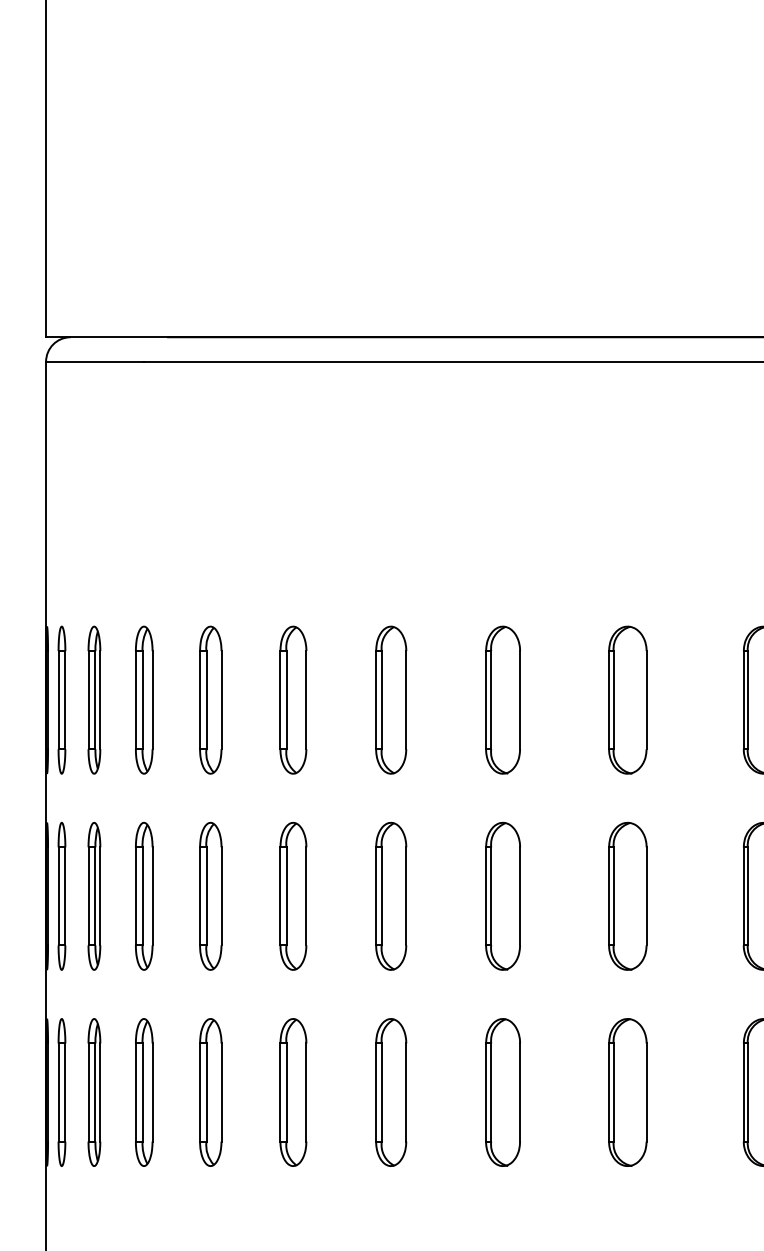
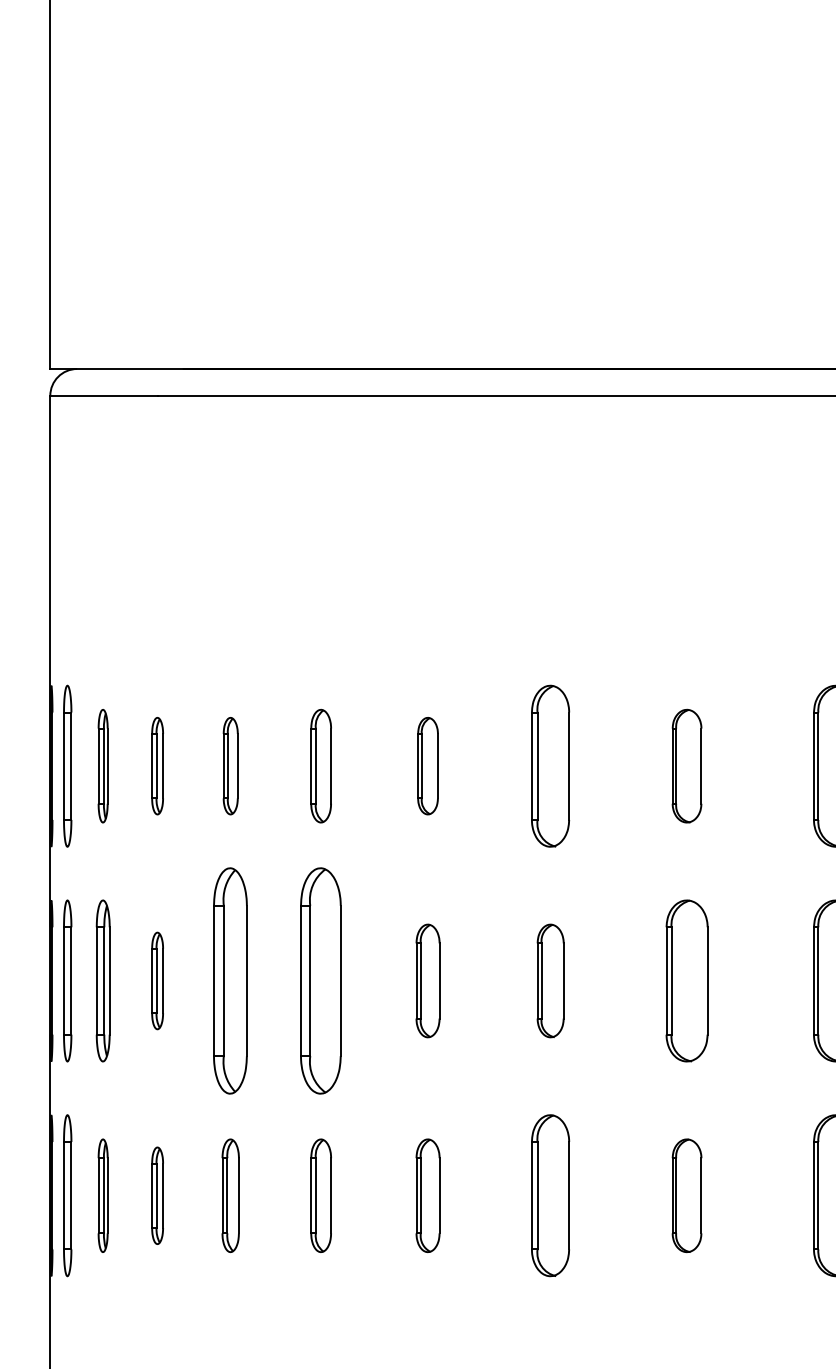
part: (93, 699) -> (102, 765), size x0.7
part: (144, 699) -> (157, 765), size x0.6
part: (210, 699) -> (230, 765), size x0.6
part: (293, 699) -> (321, 765), size x0.7
part: (390, 699) -> (427, 765), size x0.6
part: (627, 699) -> (686, 765), size x0.7
part: (144, 895) -> (157, 980), size x0.6
part: (210, 895) -> (230, 980), size x1.4
part: (293, 895) -> (321, 980), size x1.4
part: (390, 895) -> (427, 980), size x0.7
part: (503, 895) -> (550, 980), size x0.7
part: (93, 1092) -> (102, 1195), size x0.7
part: (144, 1092) -> (157, 1195), size x0.6
part: (210, 1092) -> (230, 1195), size x0.7
part: (293, 1092) -> (321, 1195), size x0.7
part: (390, 1092) -> (427, 1195), size x0.7
part: (627, 1092) -> (686, 1195), size x0.7

